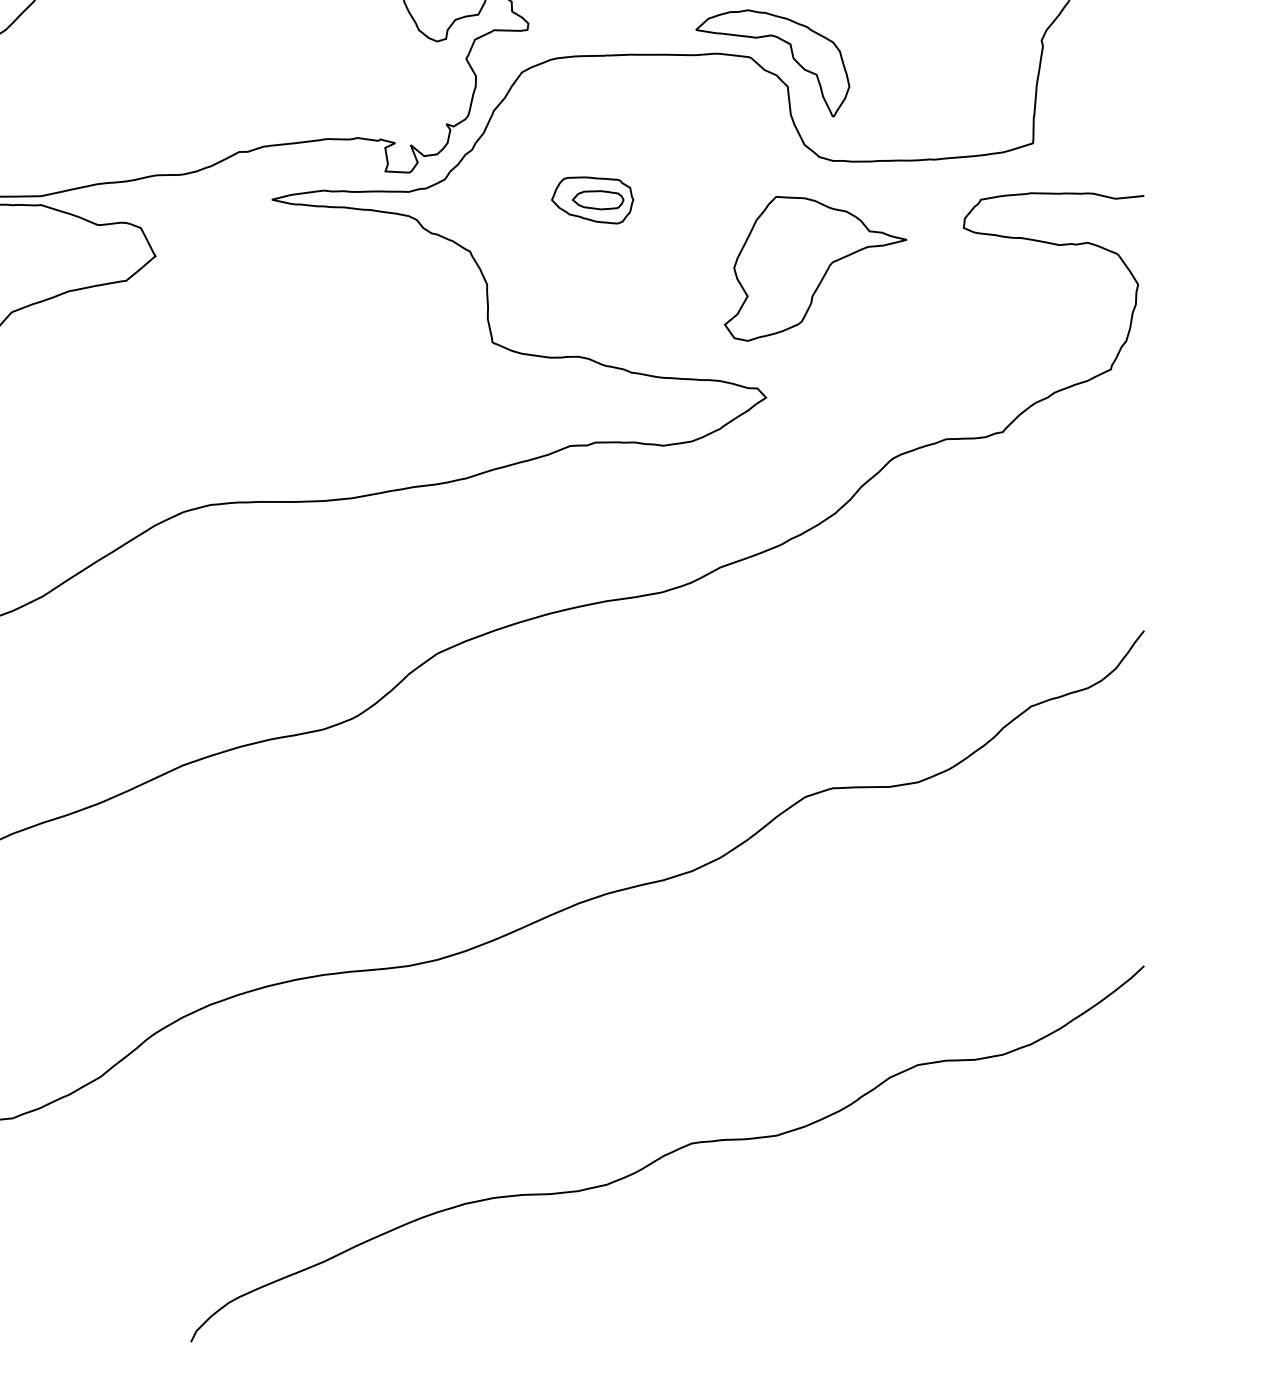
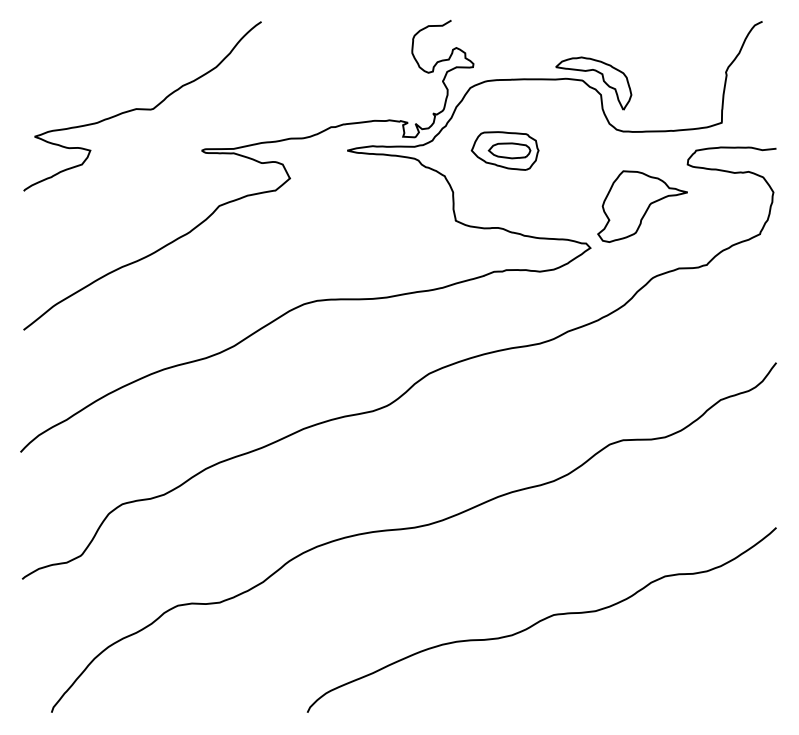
part: (591, 199) -> (504, 150), size x1.67
part: (815, 268) -> (642, 206), moved

